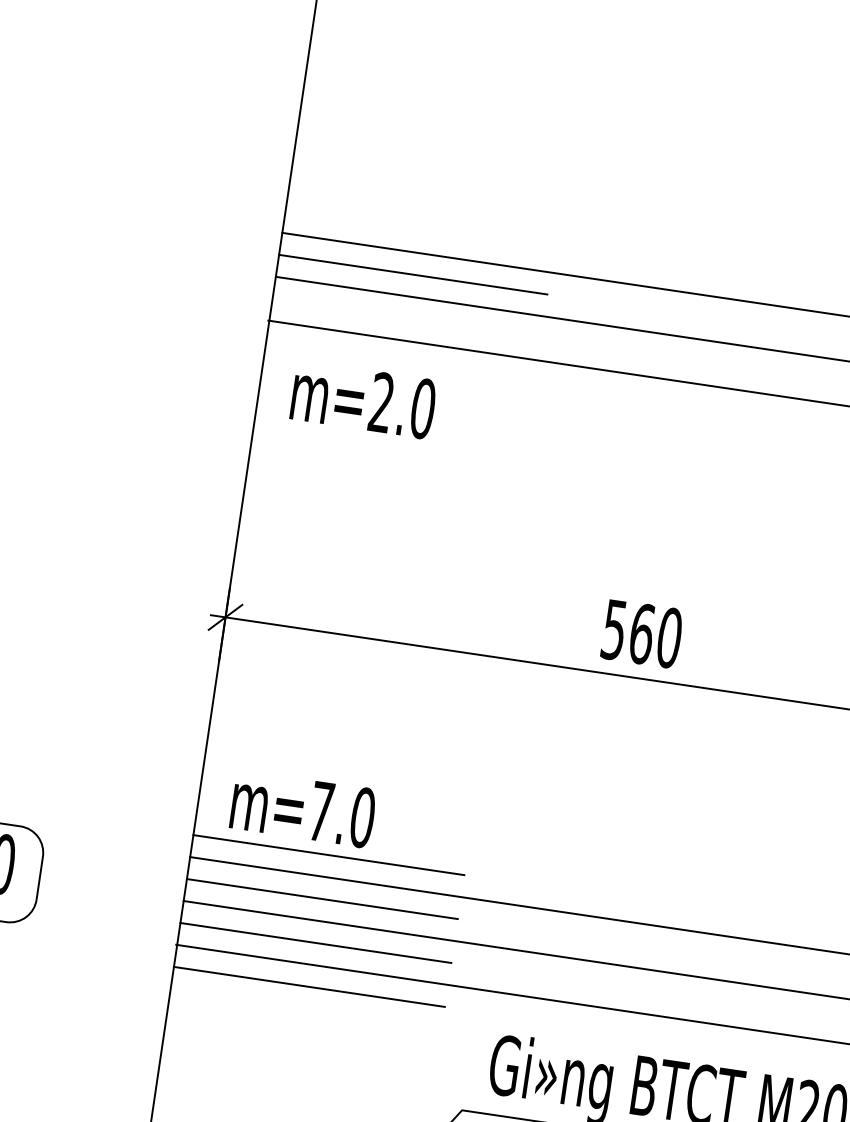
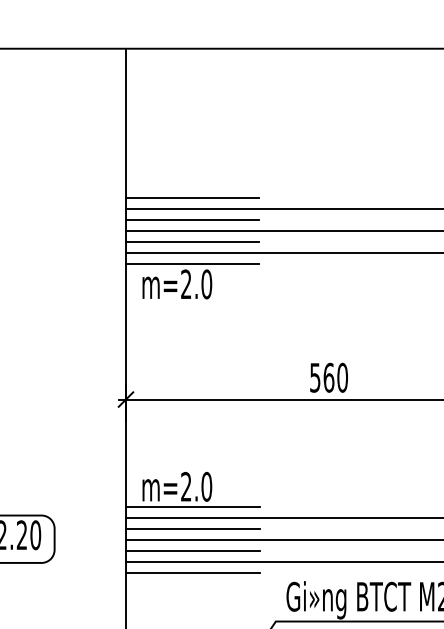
line: (419, 231) -> (192, 198), added
line: (407, 317) -> (192, 241), added
line: (400, 362) -> (192, 263), added
text: (321, 810) -> (186, 486), m=7.0 -> m=2.0

